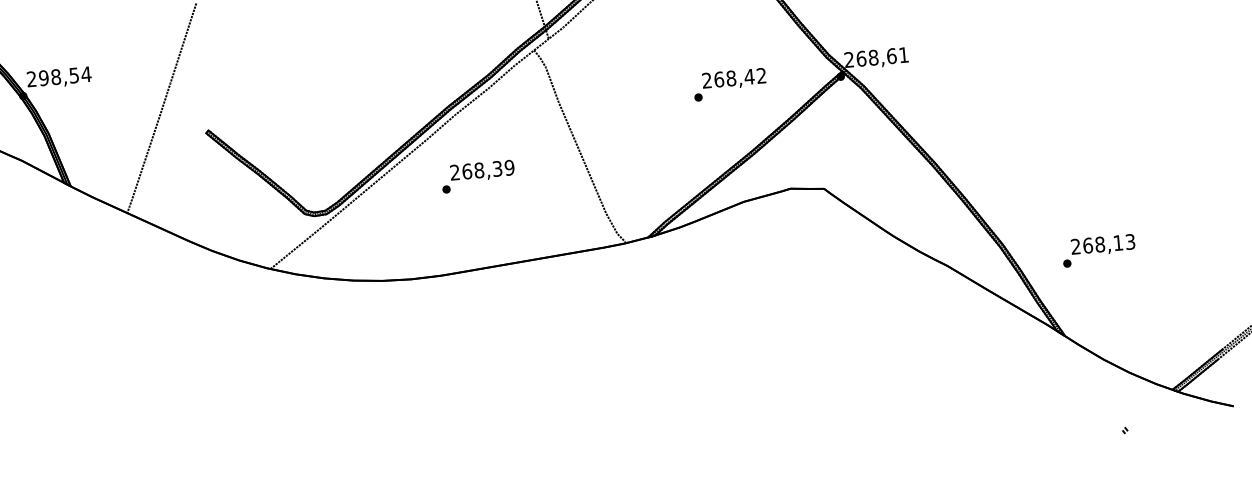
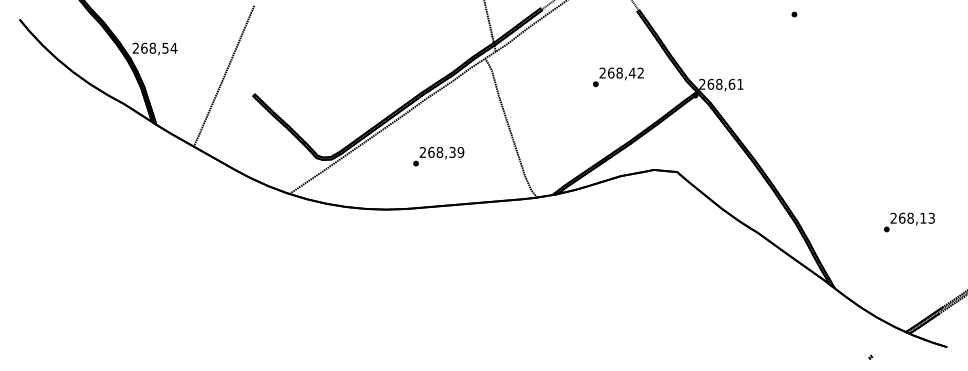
text: (43, 77) -> (144, 47), 298,54 -> 268,54
text: (730, 84) -> (618, 77), moved
text: (477, 176) -> (438, 156), moved
text: (1099, 250) -> (909, 222), moved

